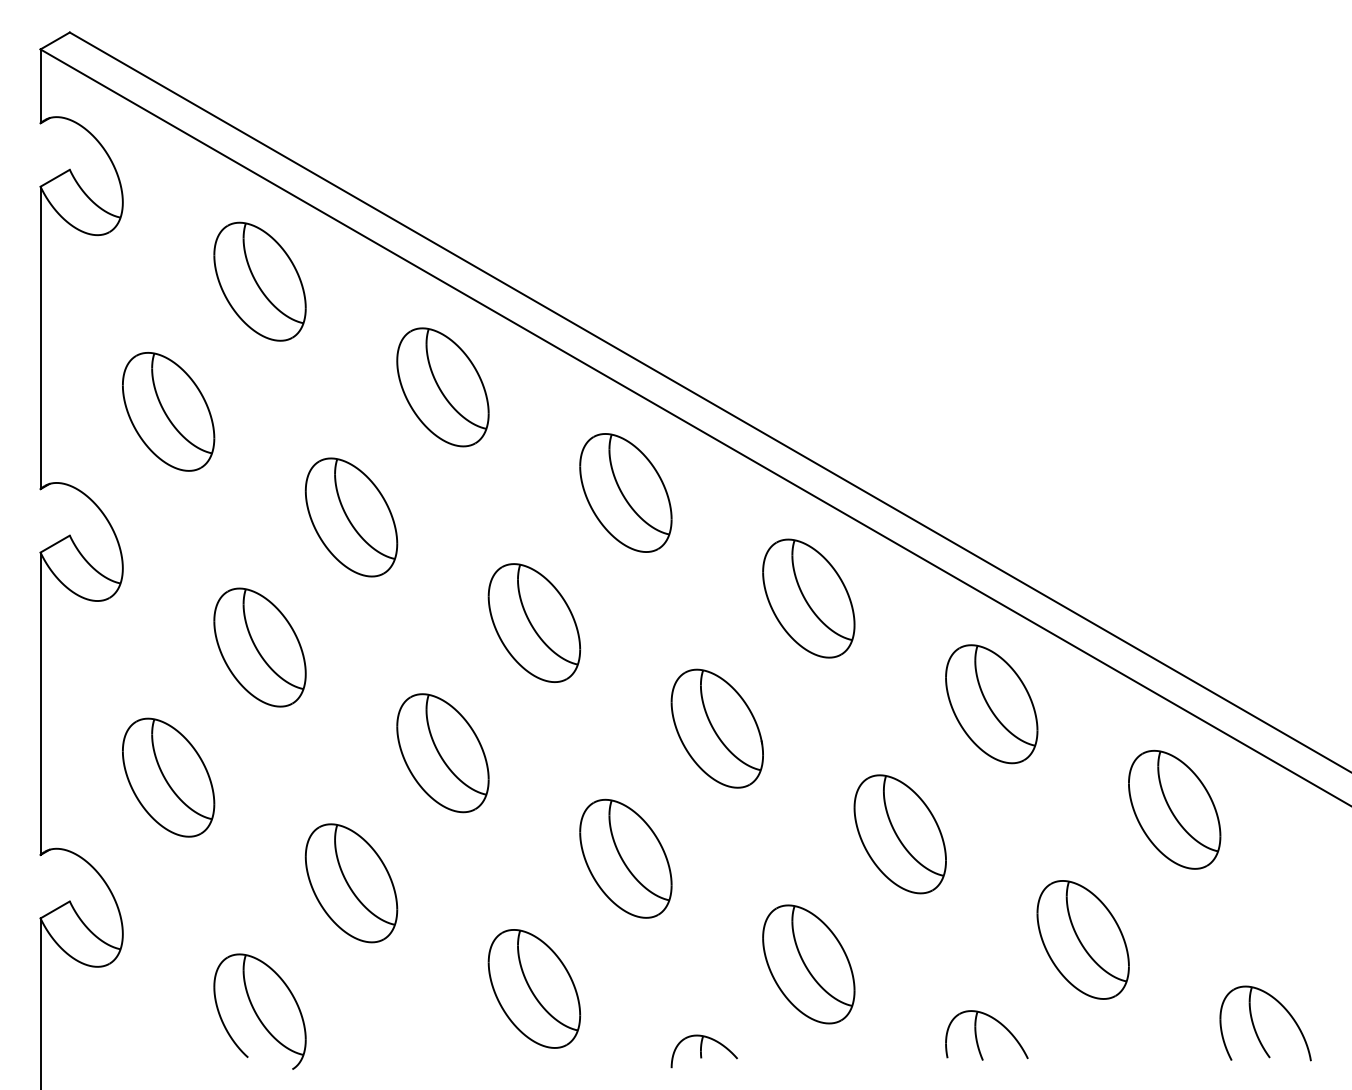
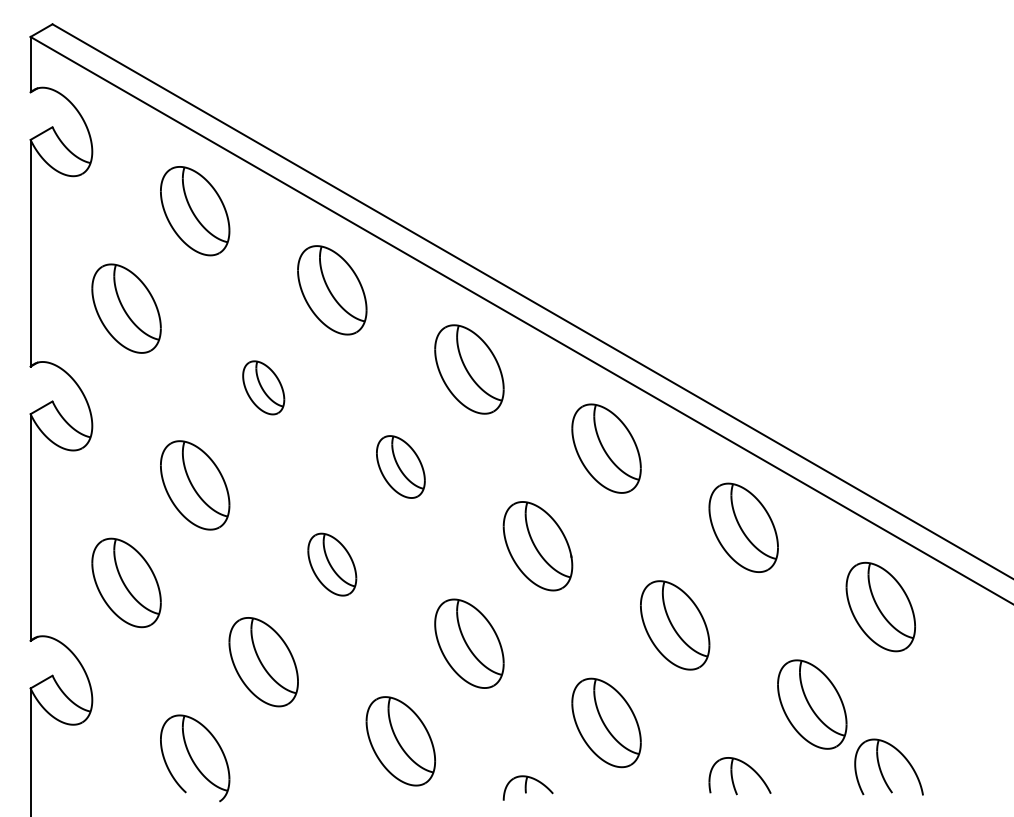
part: (351, 517) -> (263, 387), size x0.6
part: (534, 622) -> (400, 466), size x0.7
part: (442, 753) -> (331, 564), size x0.7
part: (1255, 1027) -> (881, 770), moved

